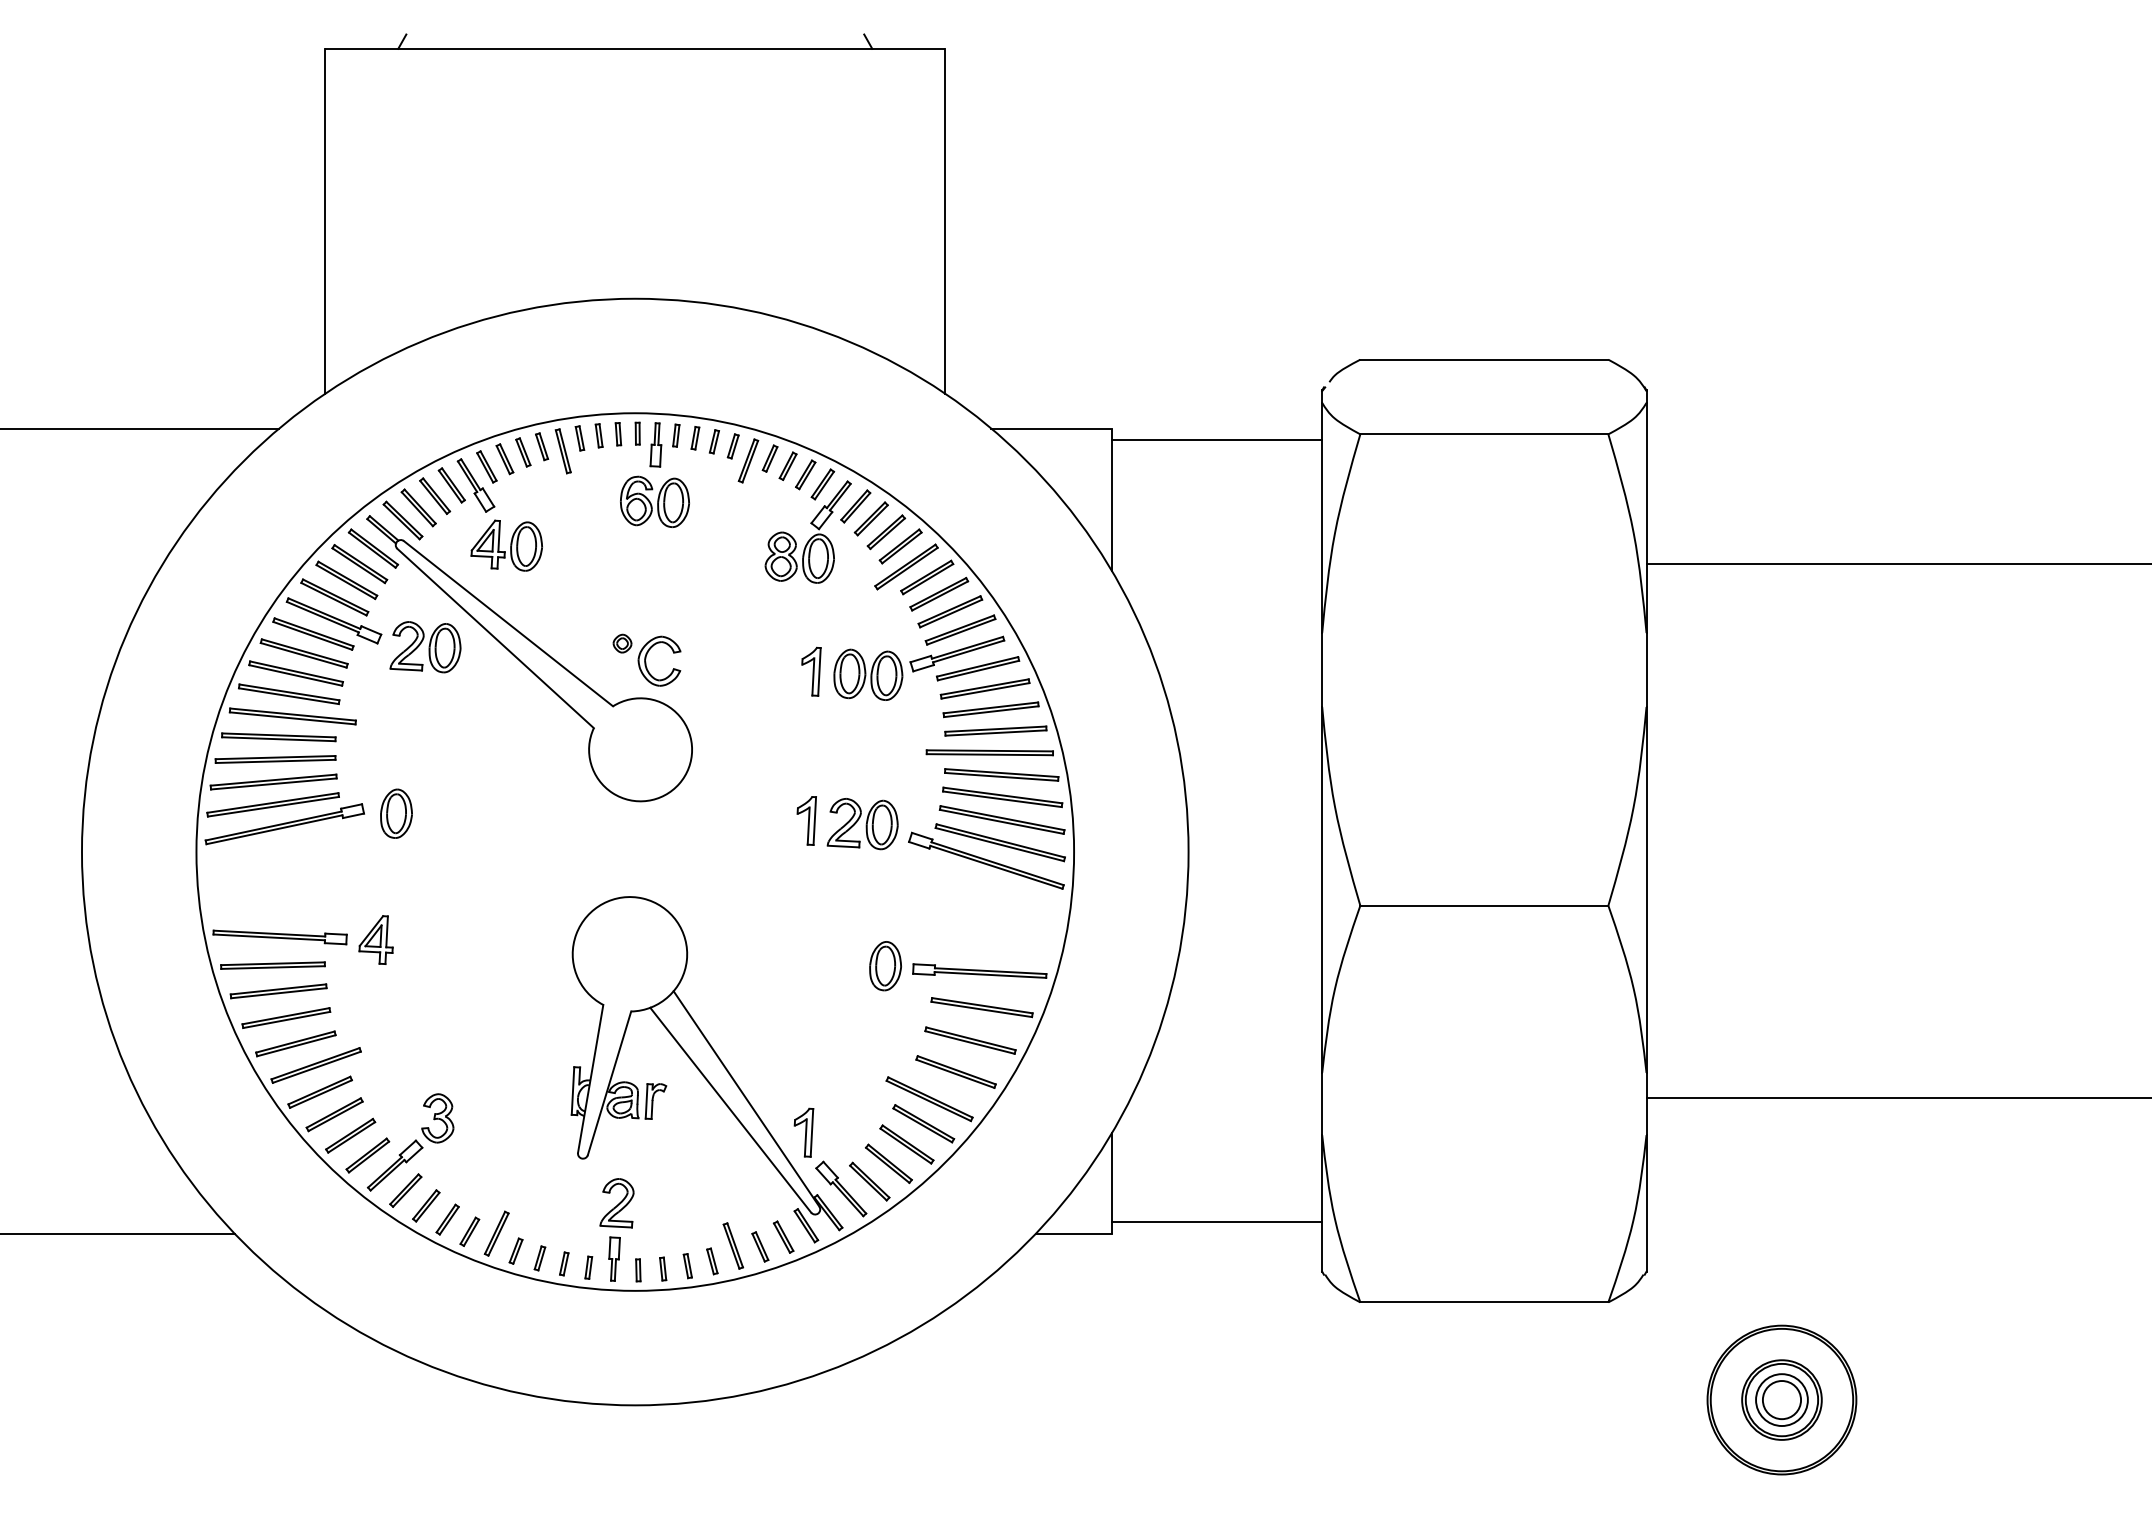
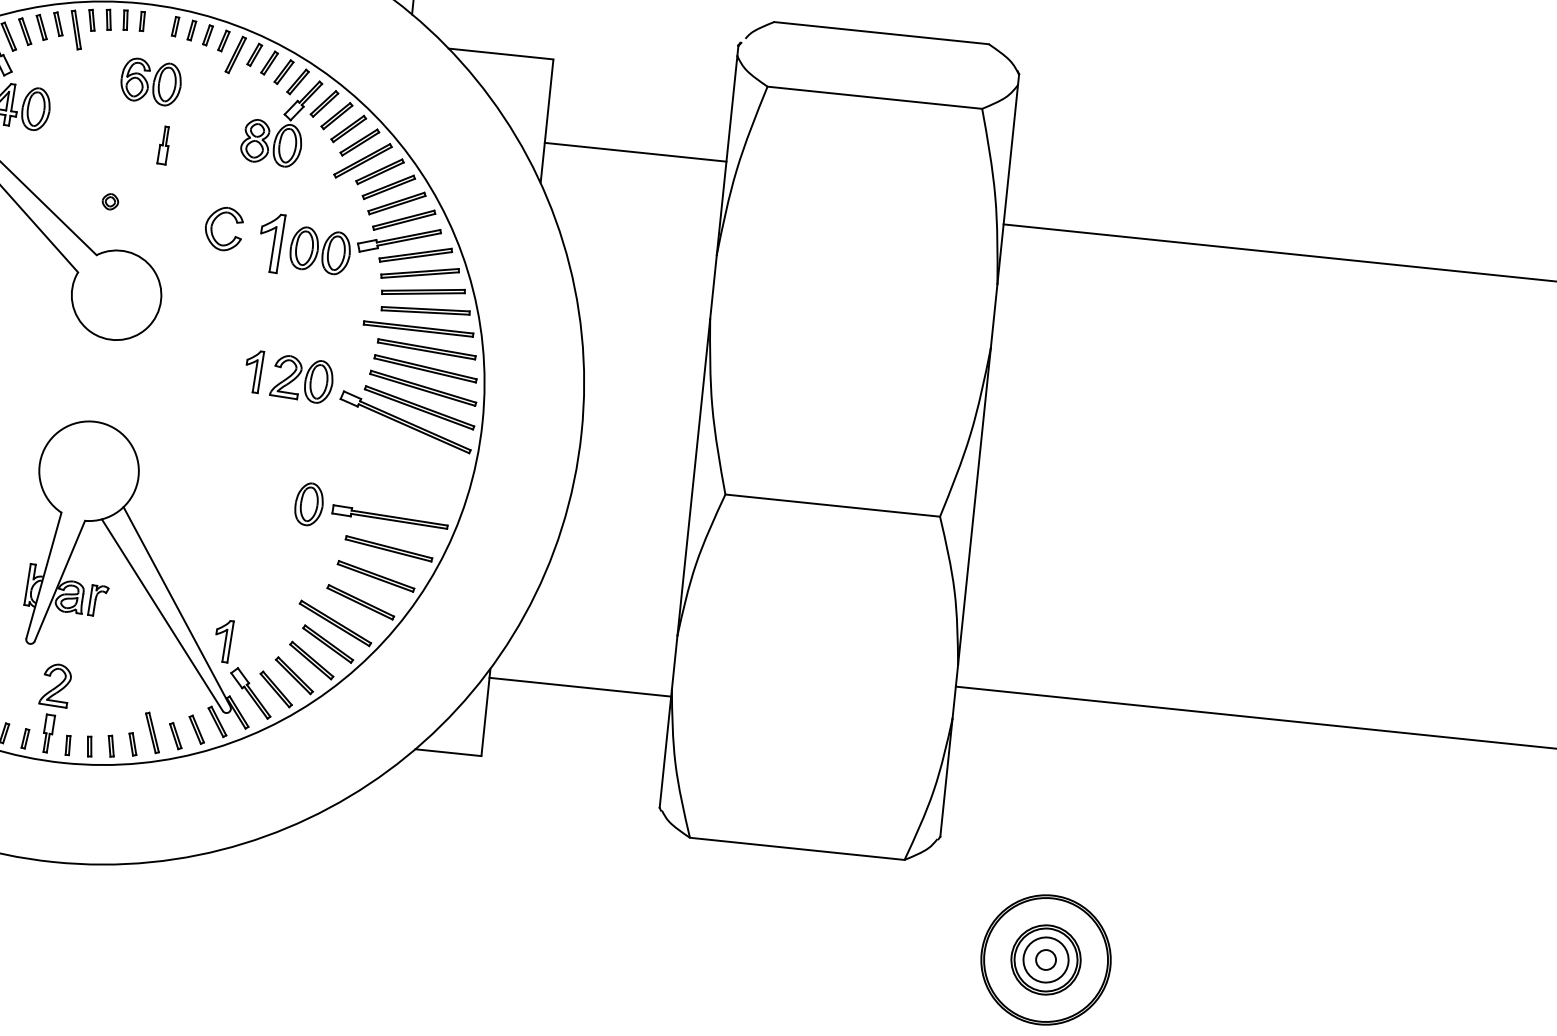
line: (1217, 439) -> (635, 151), moved
part: (655, 444) -> (163, 145), moved
part: (646, 658) -> (212, 225), moved
part: (811, 671) -> (271, 242), size x1.4
line: (1217, 1222) -> (580, 687), moved
circle: (1781, 1400) -> (1045, 960), size x0.6

